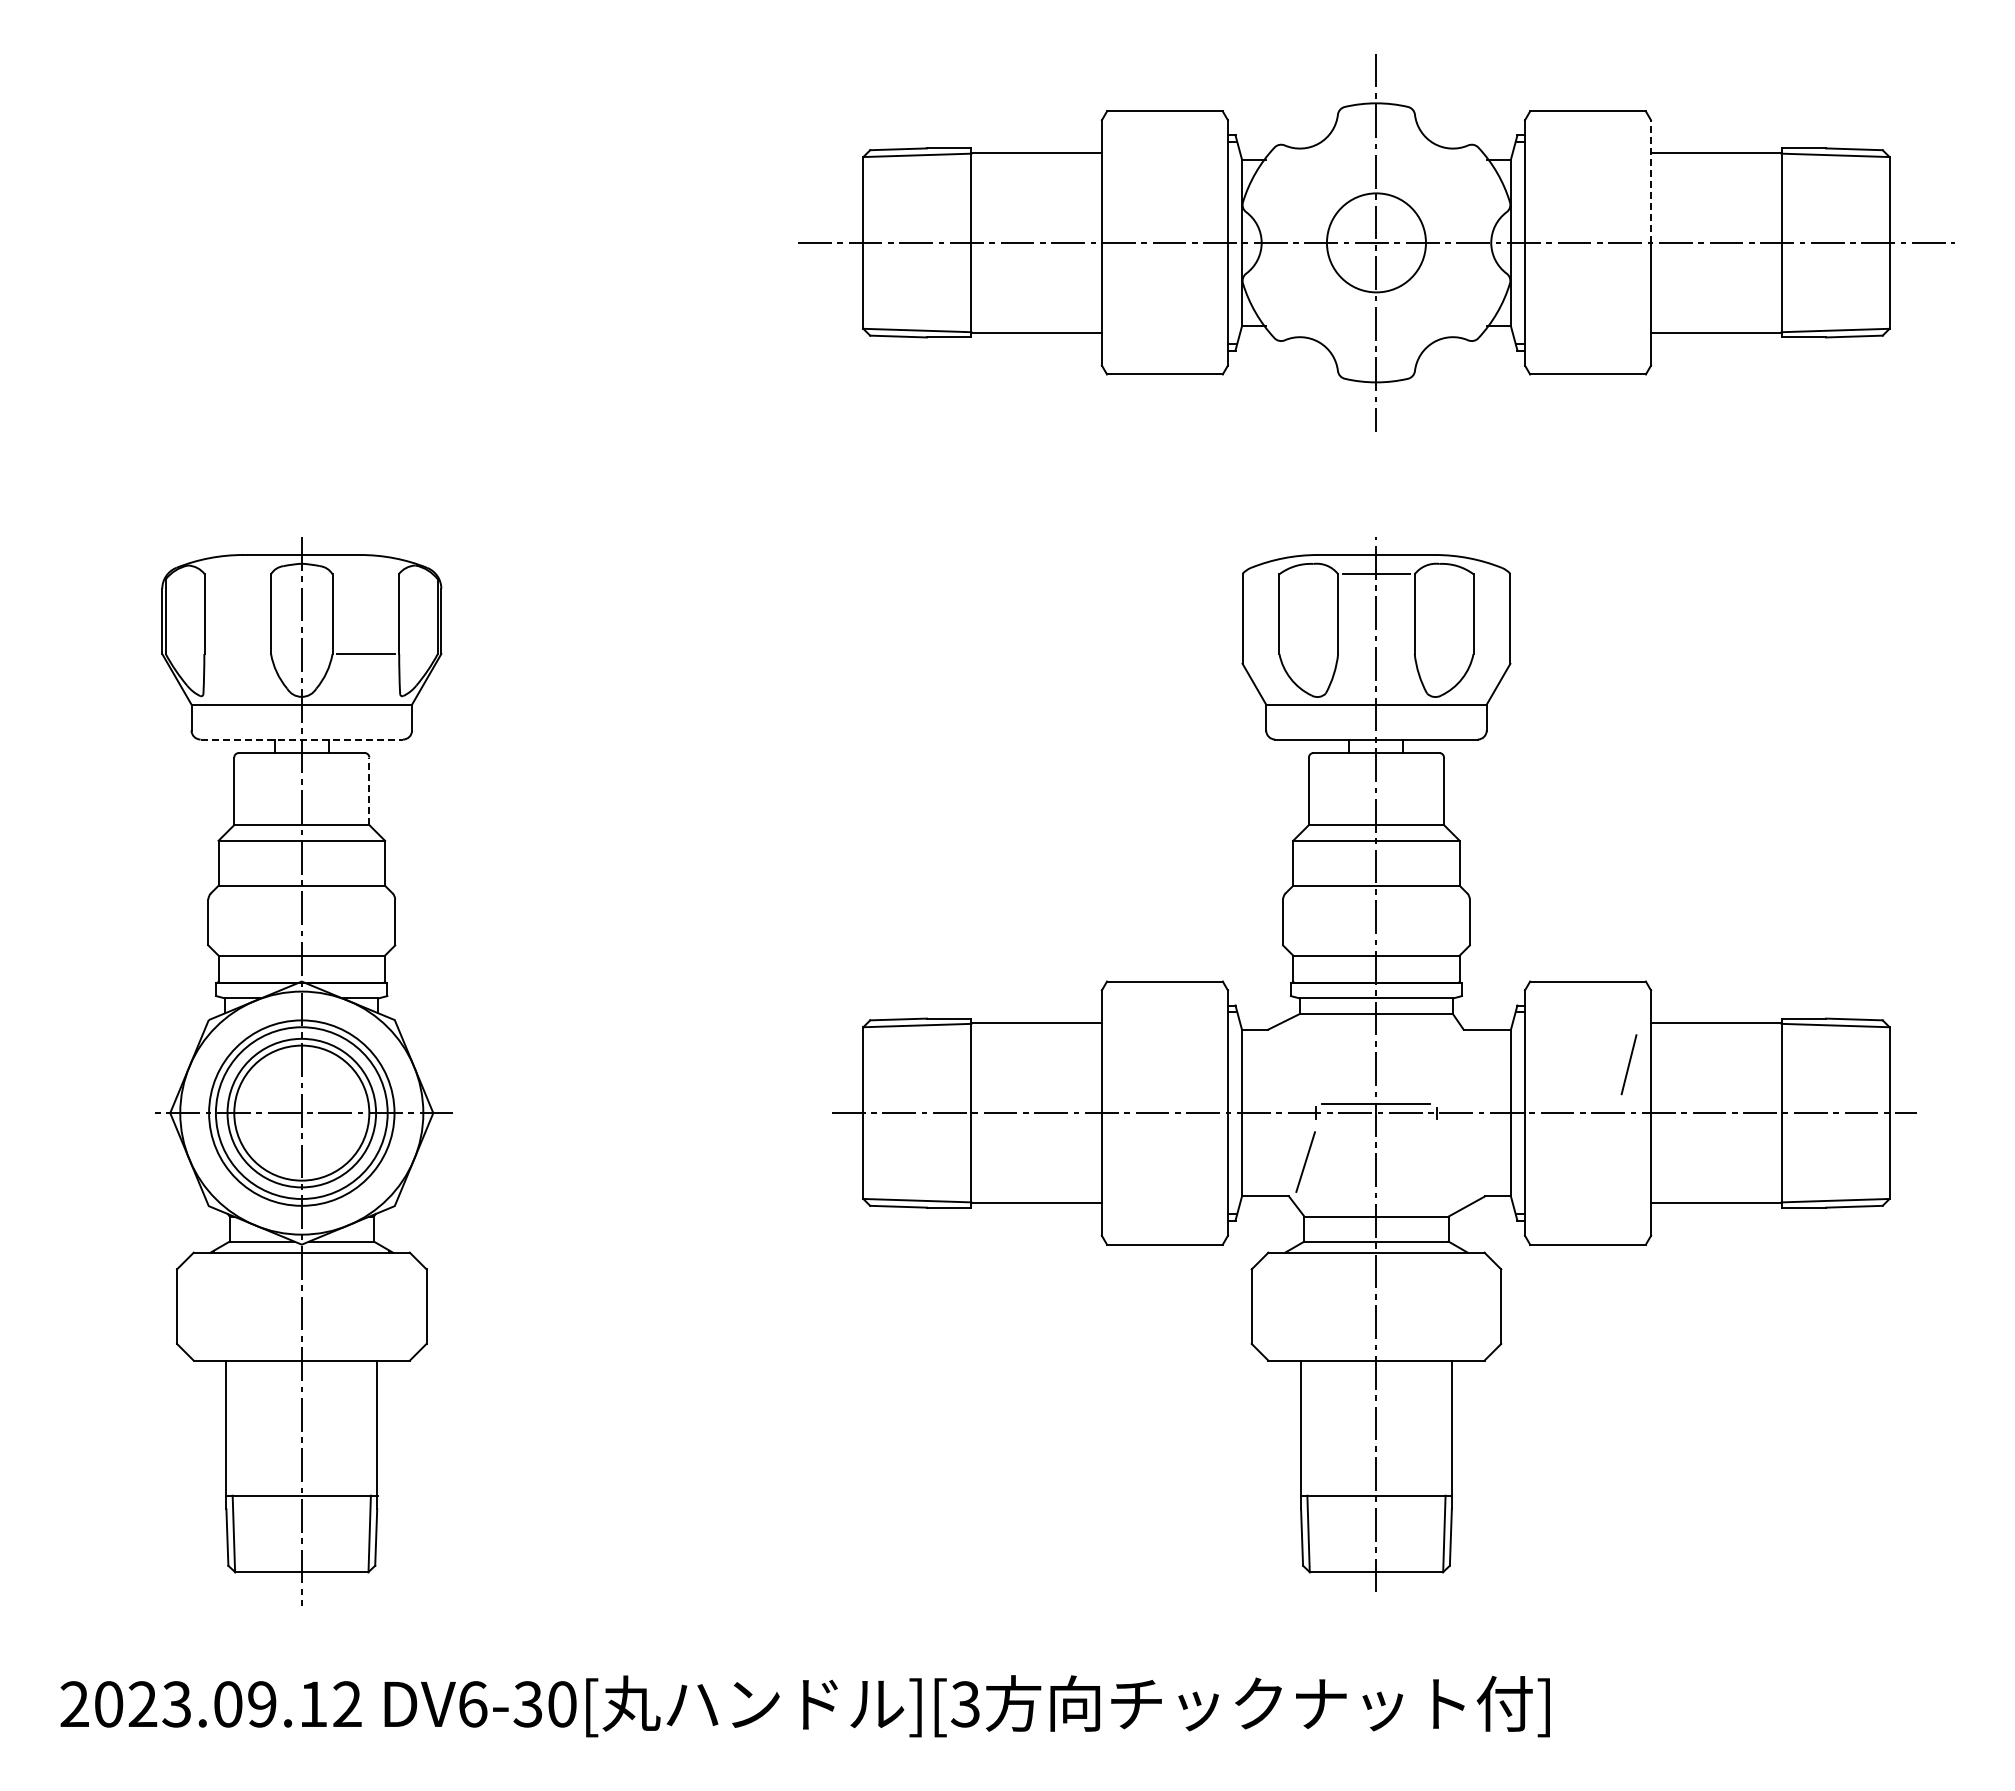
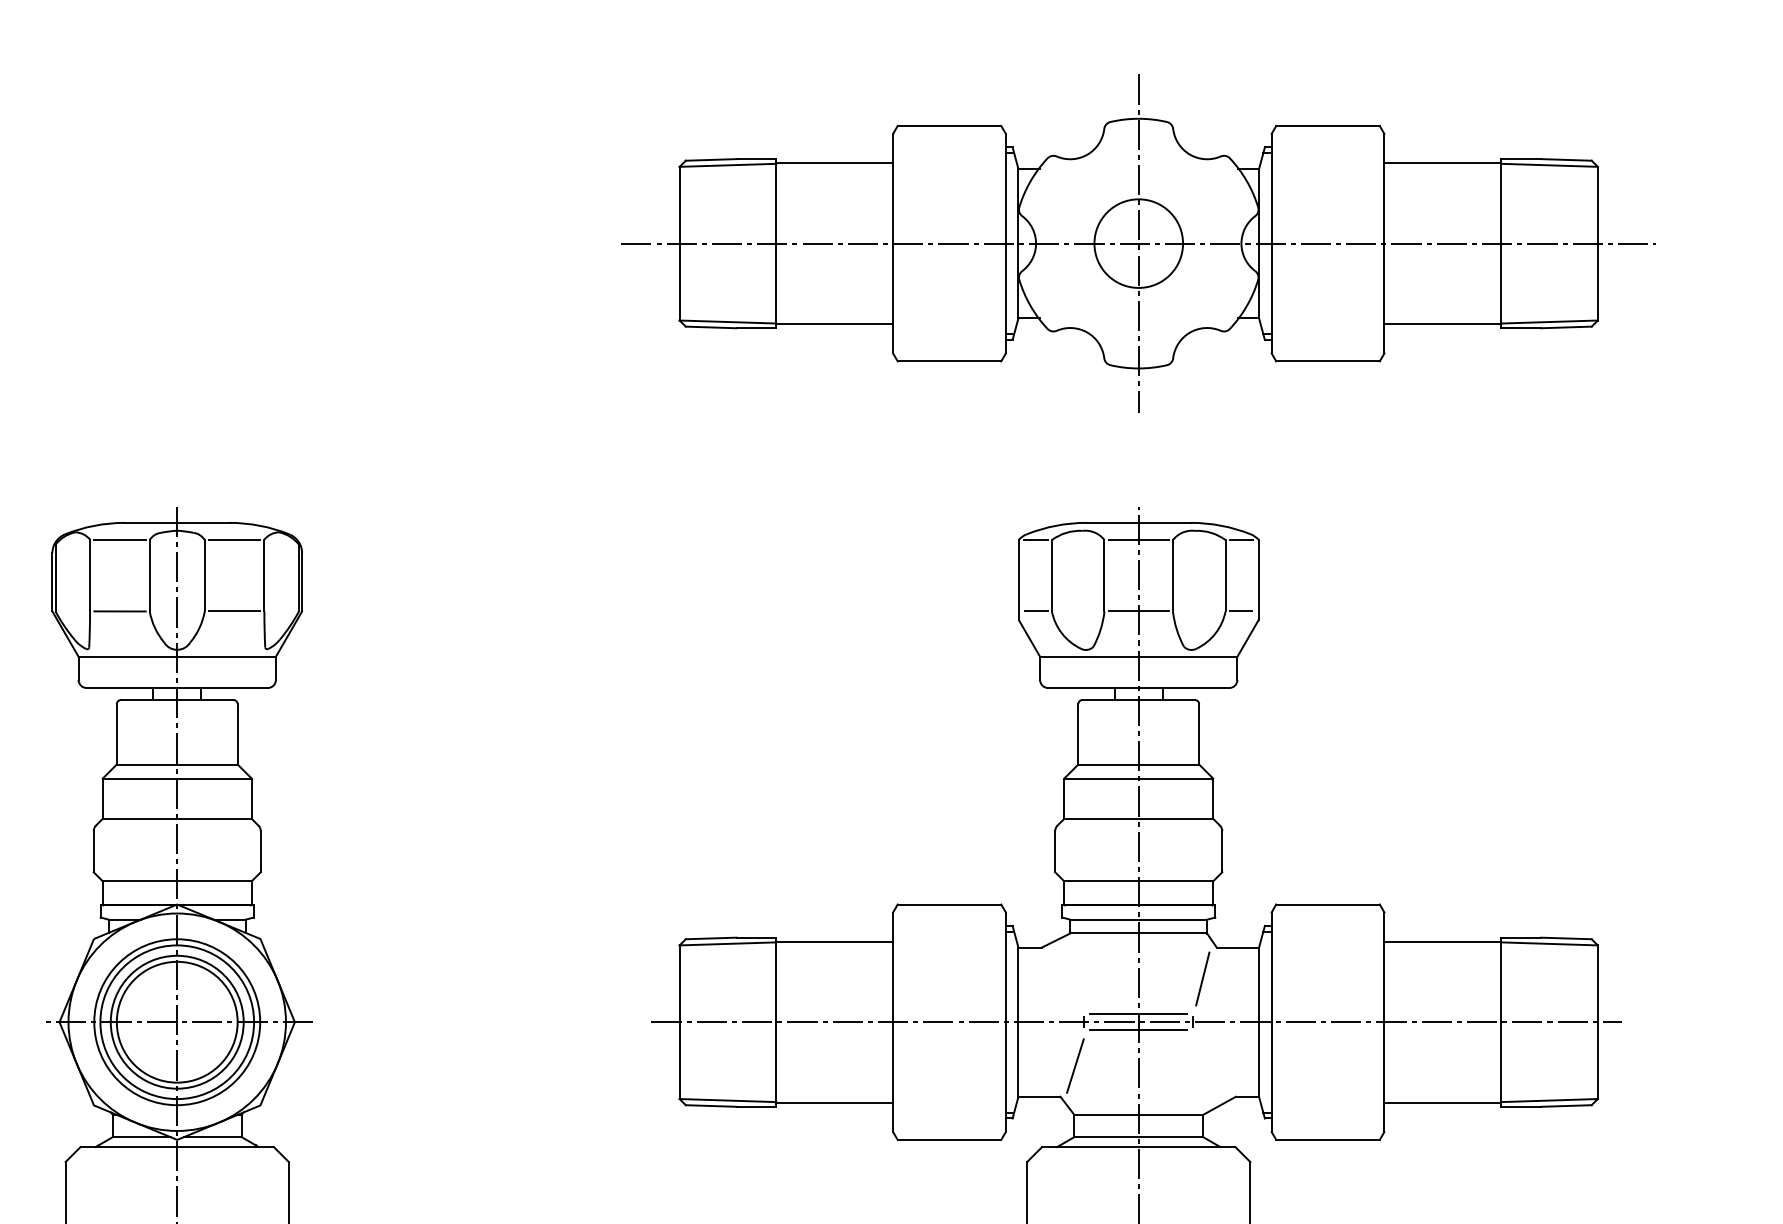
line: (1651, 181) -> (1384, 188), dashed -> solid
line: (237, 574) -> (119, 540), added
line: (365, 574) -> (234, 540), added
line: (1261, 574) -> (1035, 540), added
line: (1491, 574) -> (1241, 540), added
line: (237, 653) -> (119, 611), added
line: (1261, 654) -> (1035, 611), added
line: (1376, 654) -> (1138, 611), added
line: (1490, 654) -> (1240, 611), added
line: (302, 739) -> (177, 687), dashed -> solid
line: (369, 791) -> (237, 734), dashed -> solid
line: (1628, 1064) -> (1202, 978), moved
line: (1375, 1122) -> (1137, 1030), added

